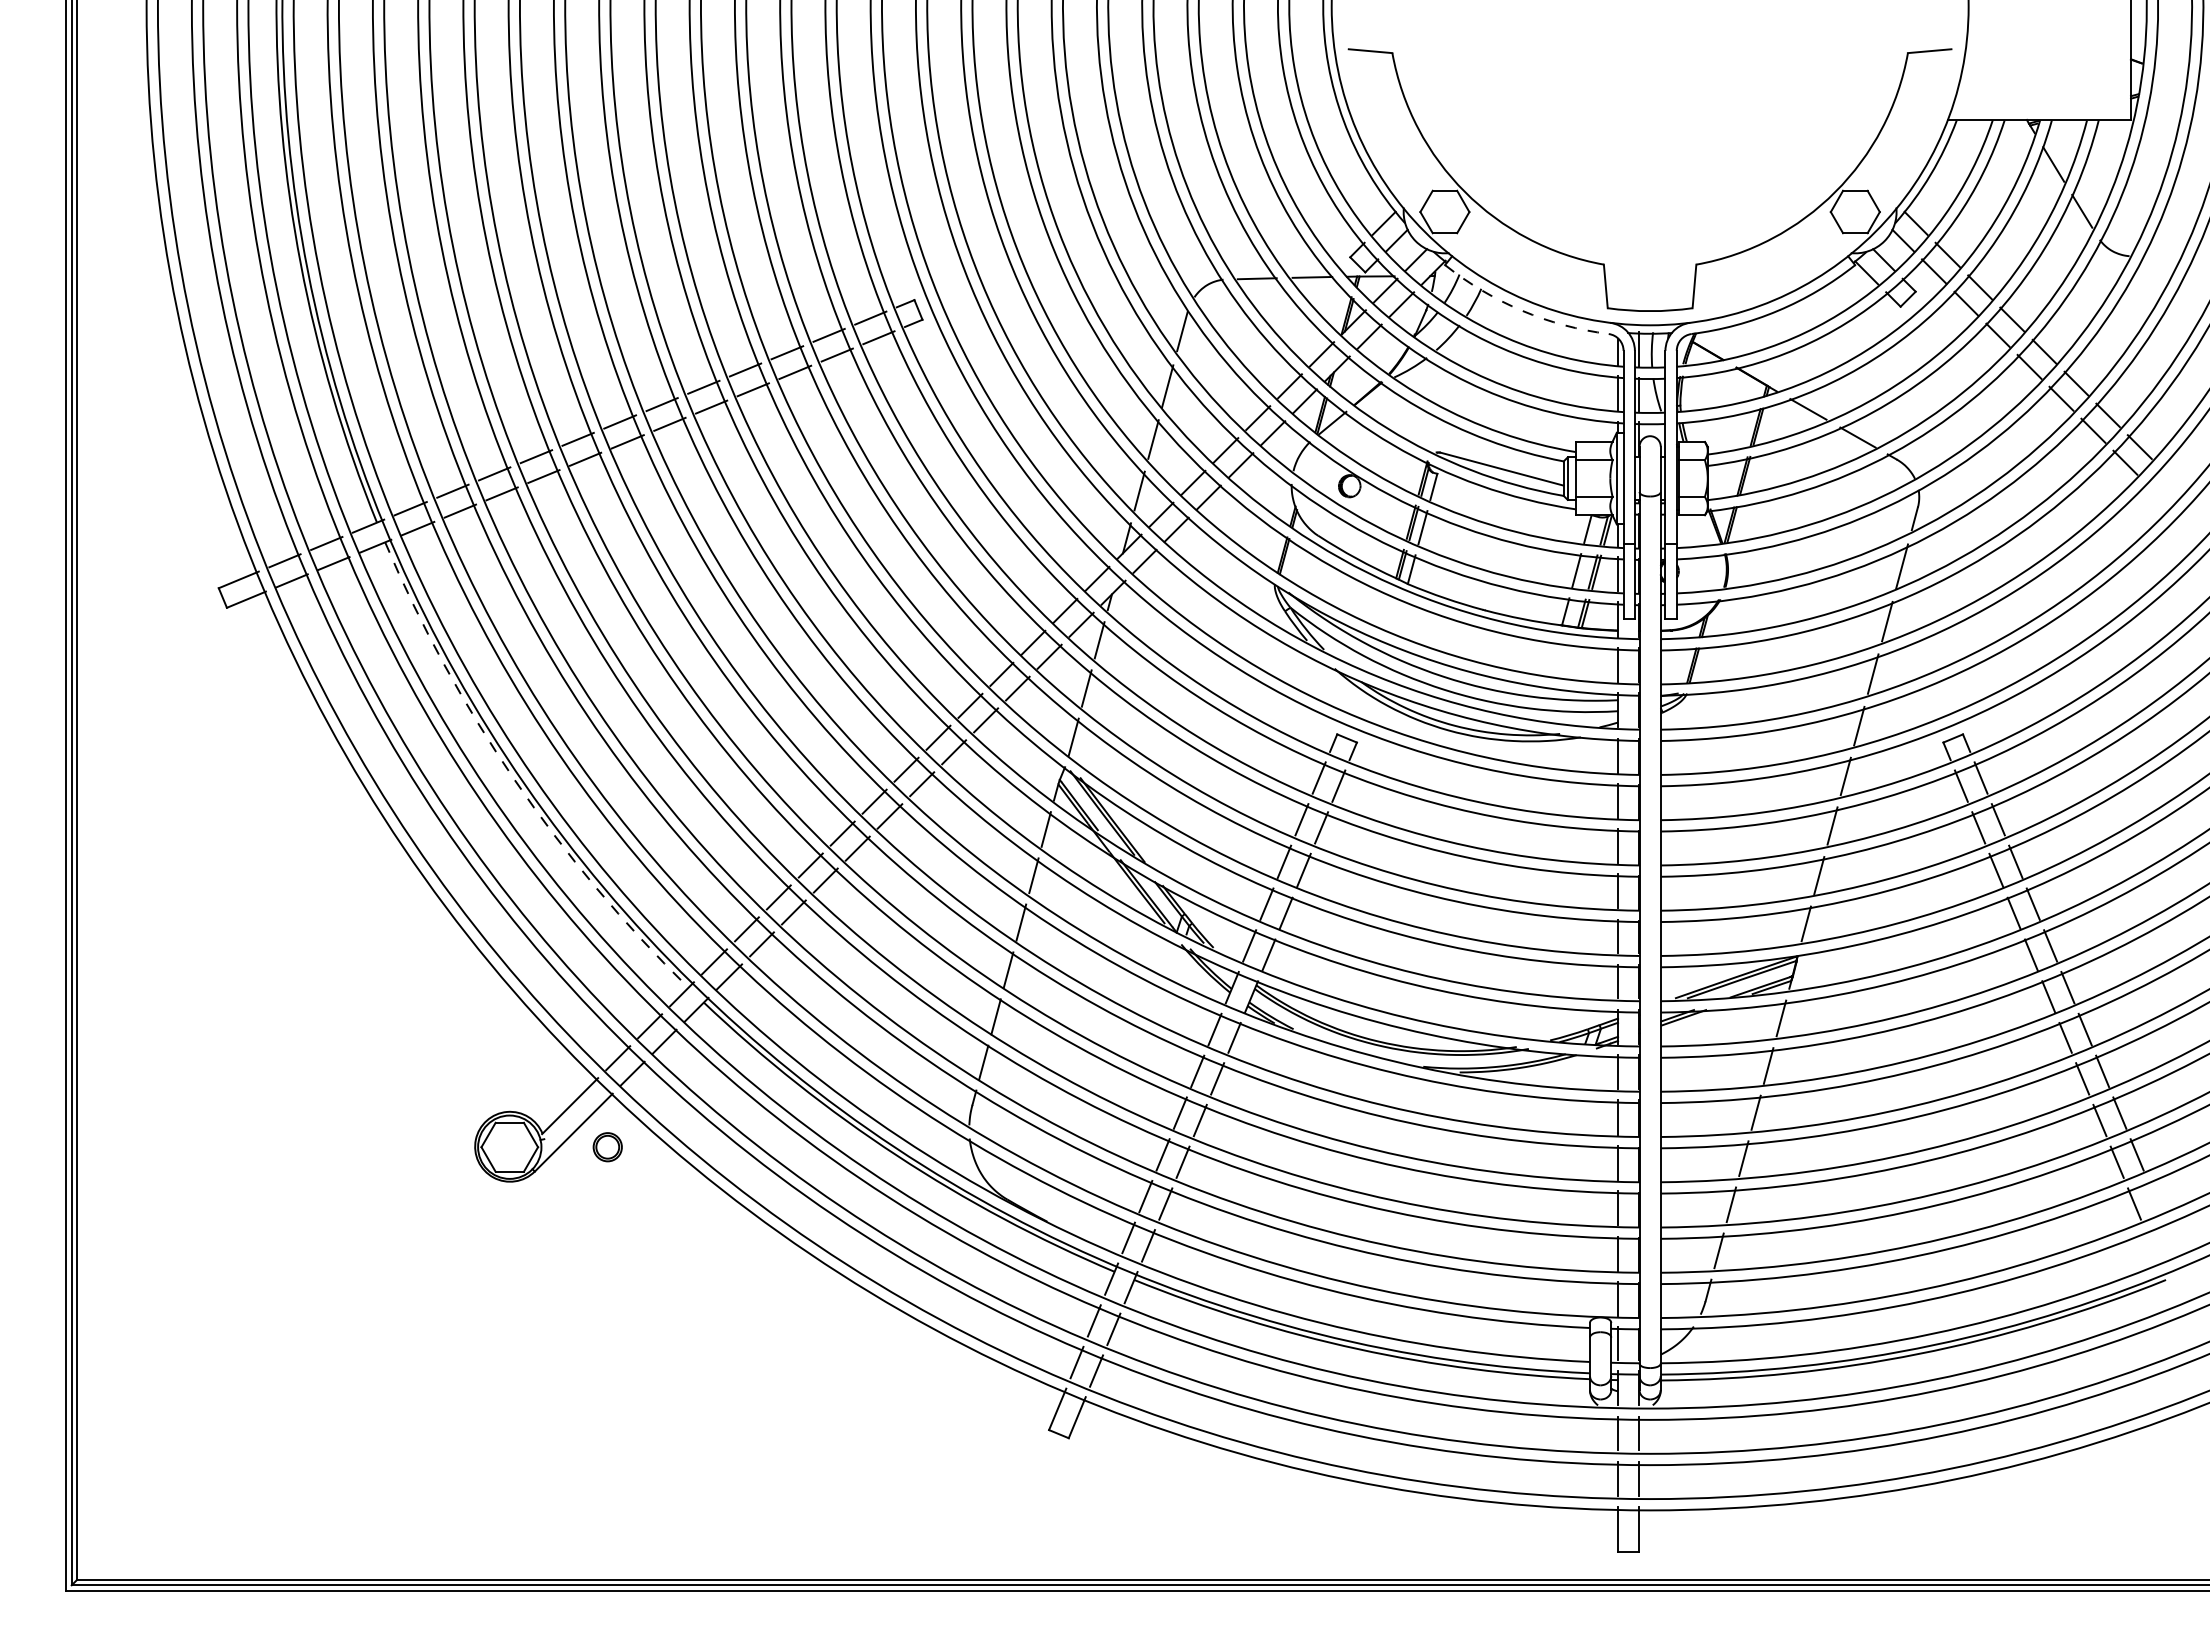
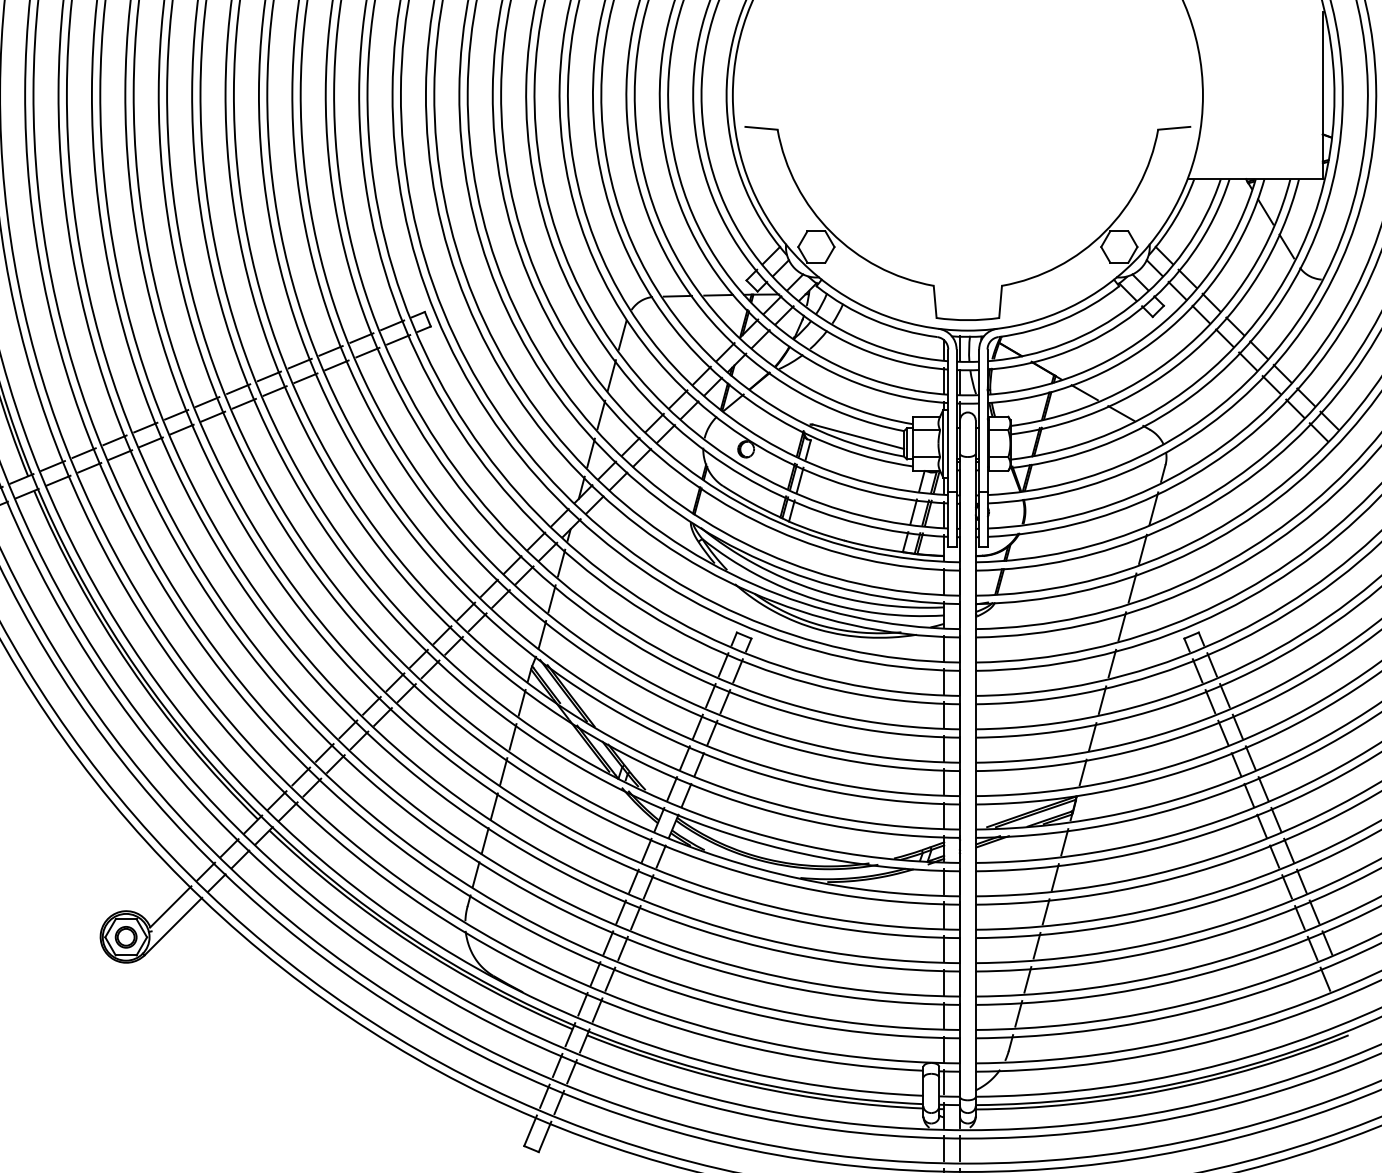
arc: (1522, 310) -> (873, 319), dashed -> solid
arc: (514, 780) -> (129, 666), dashed -> solid
part: (607, 1147) -> (125, 937), moved

